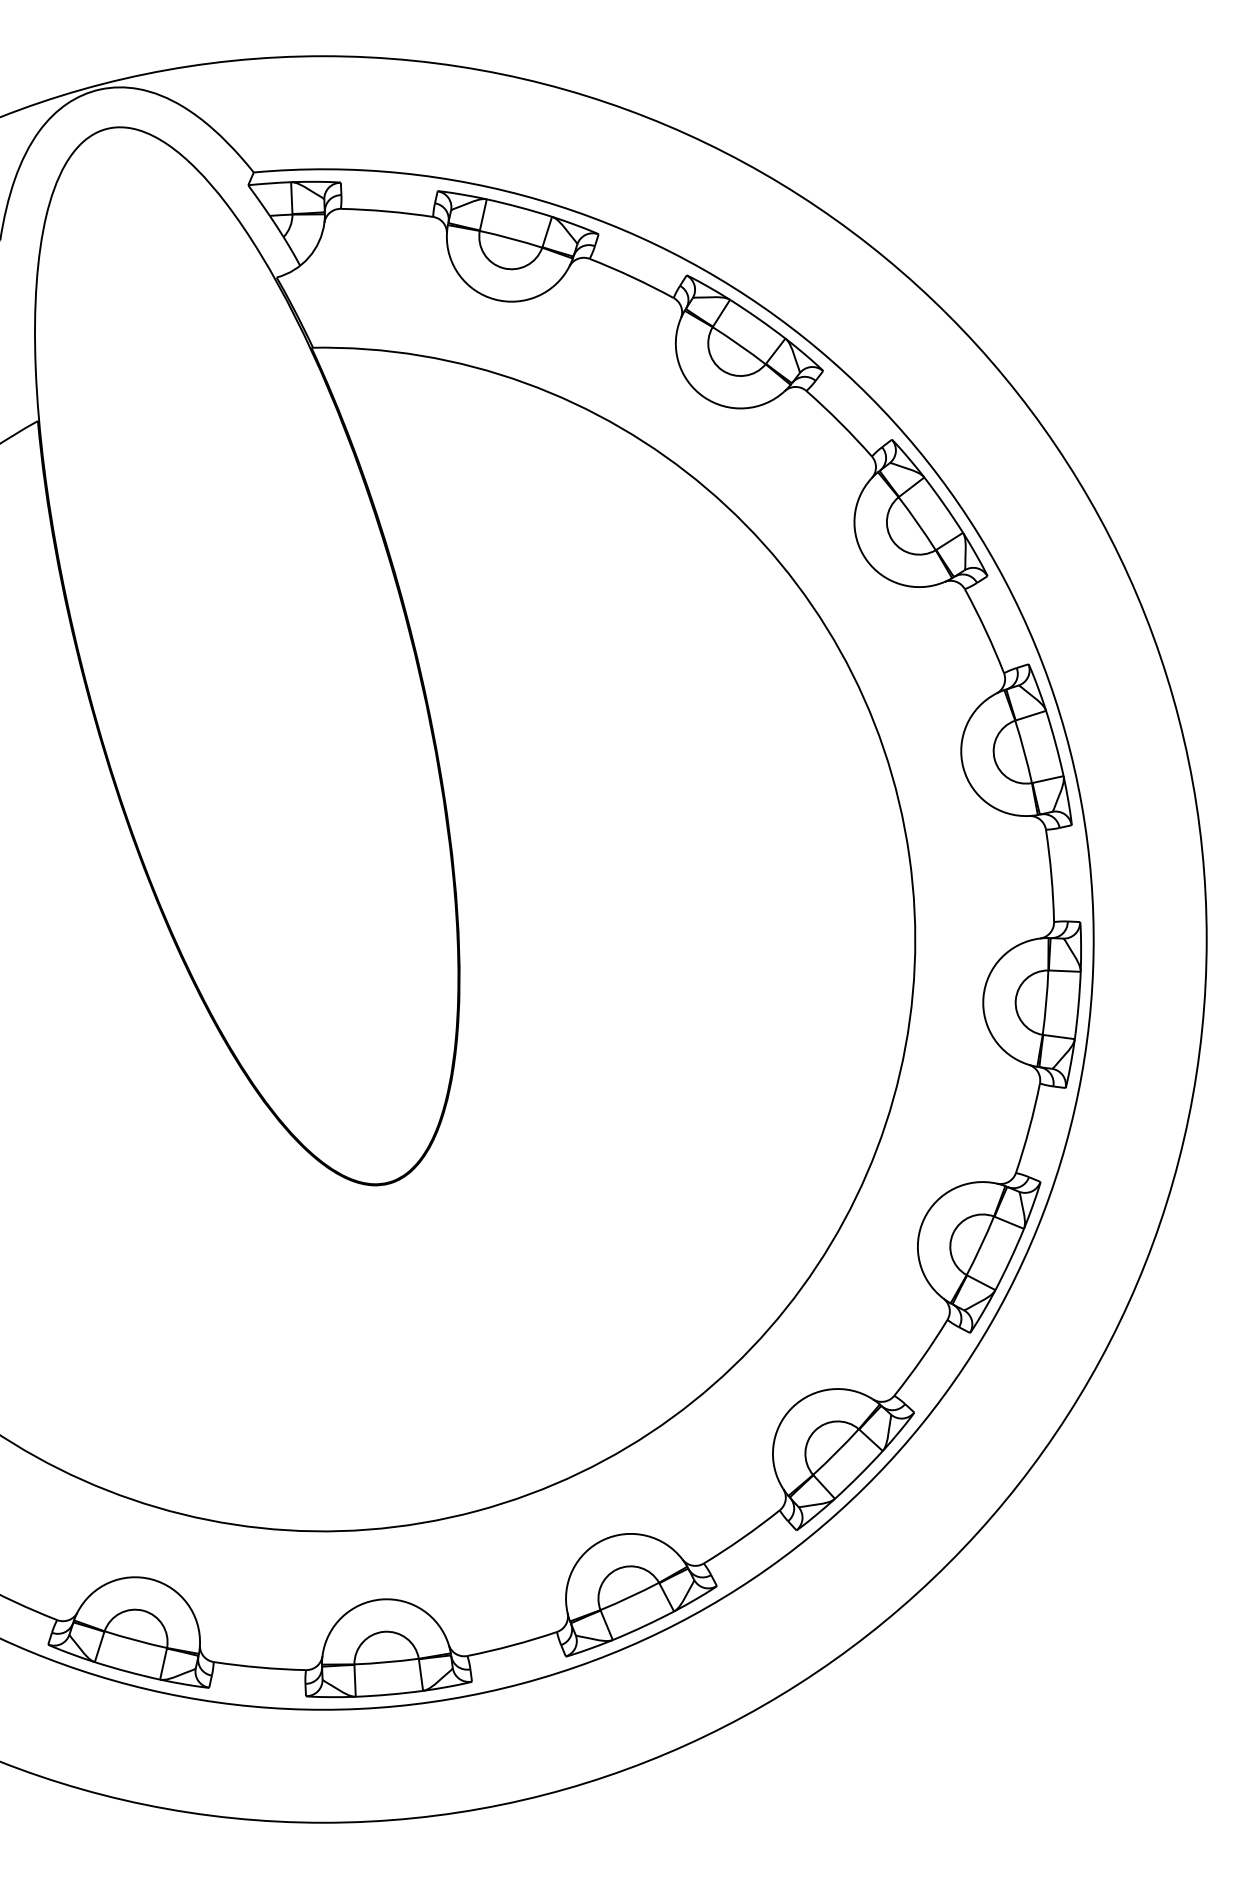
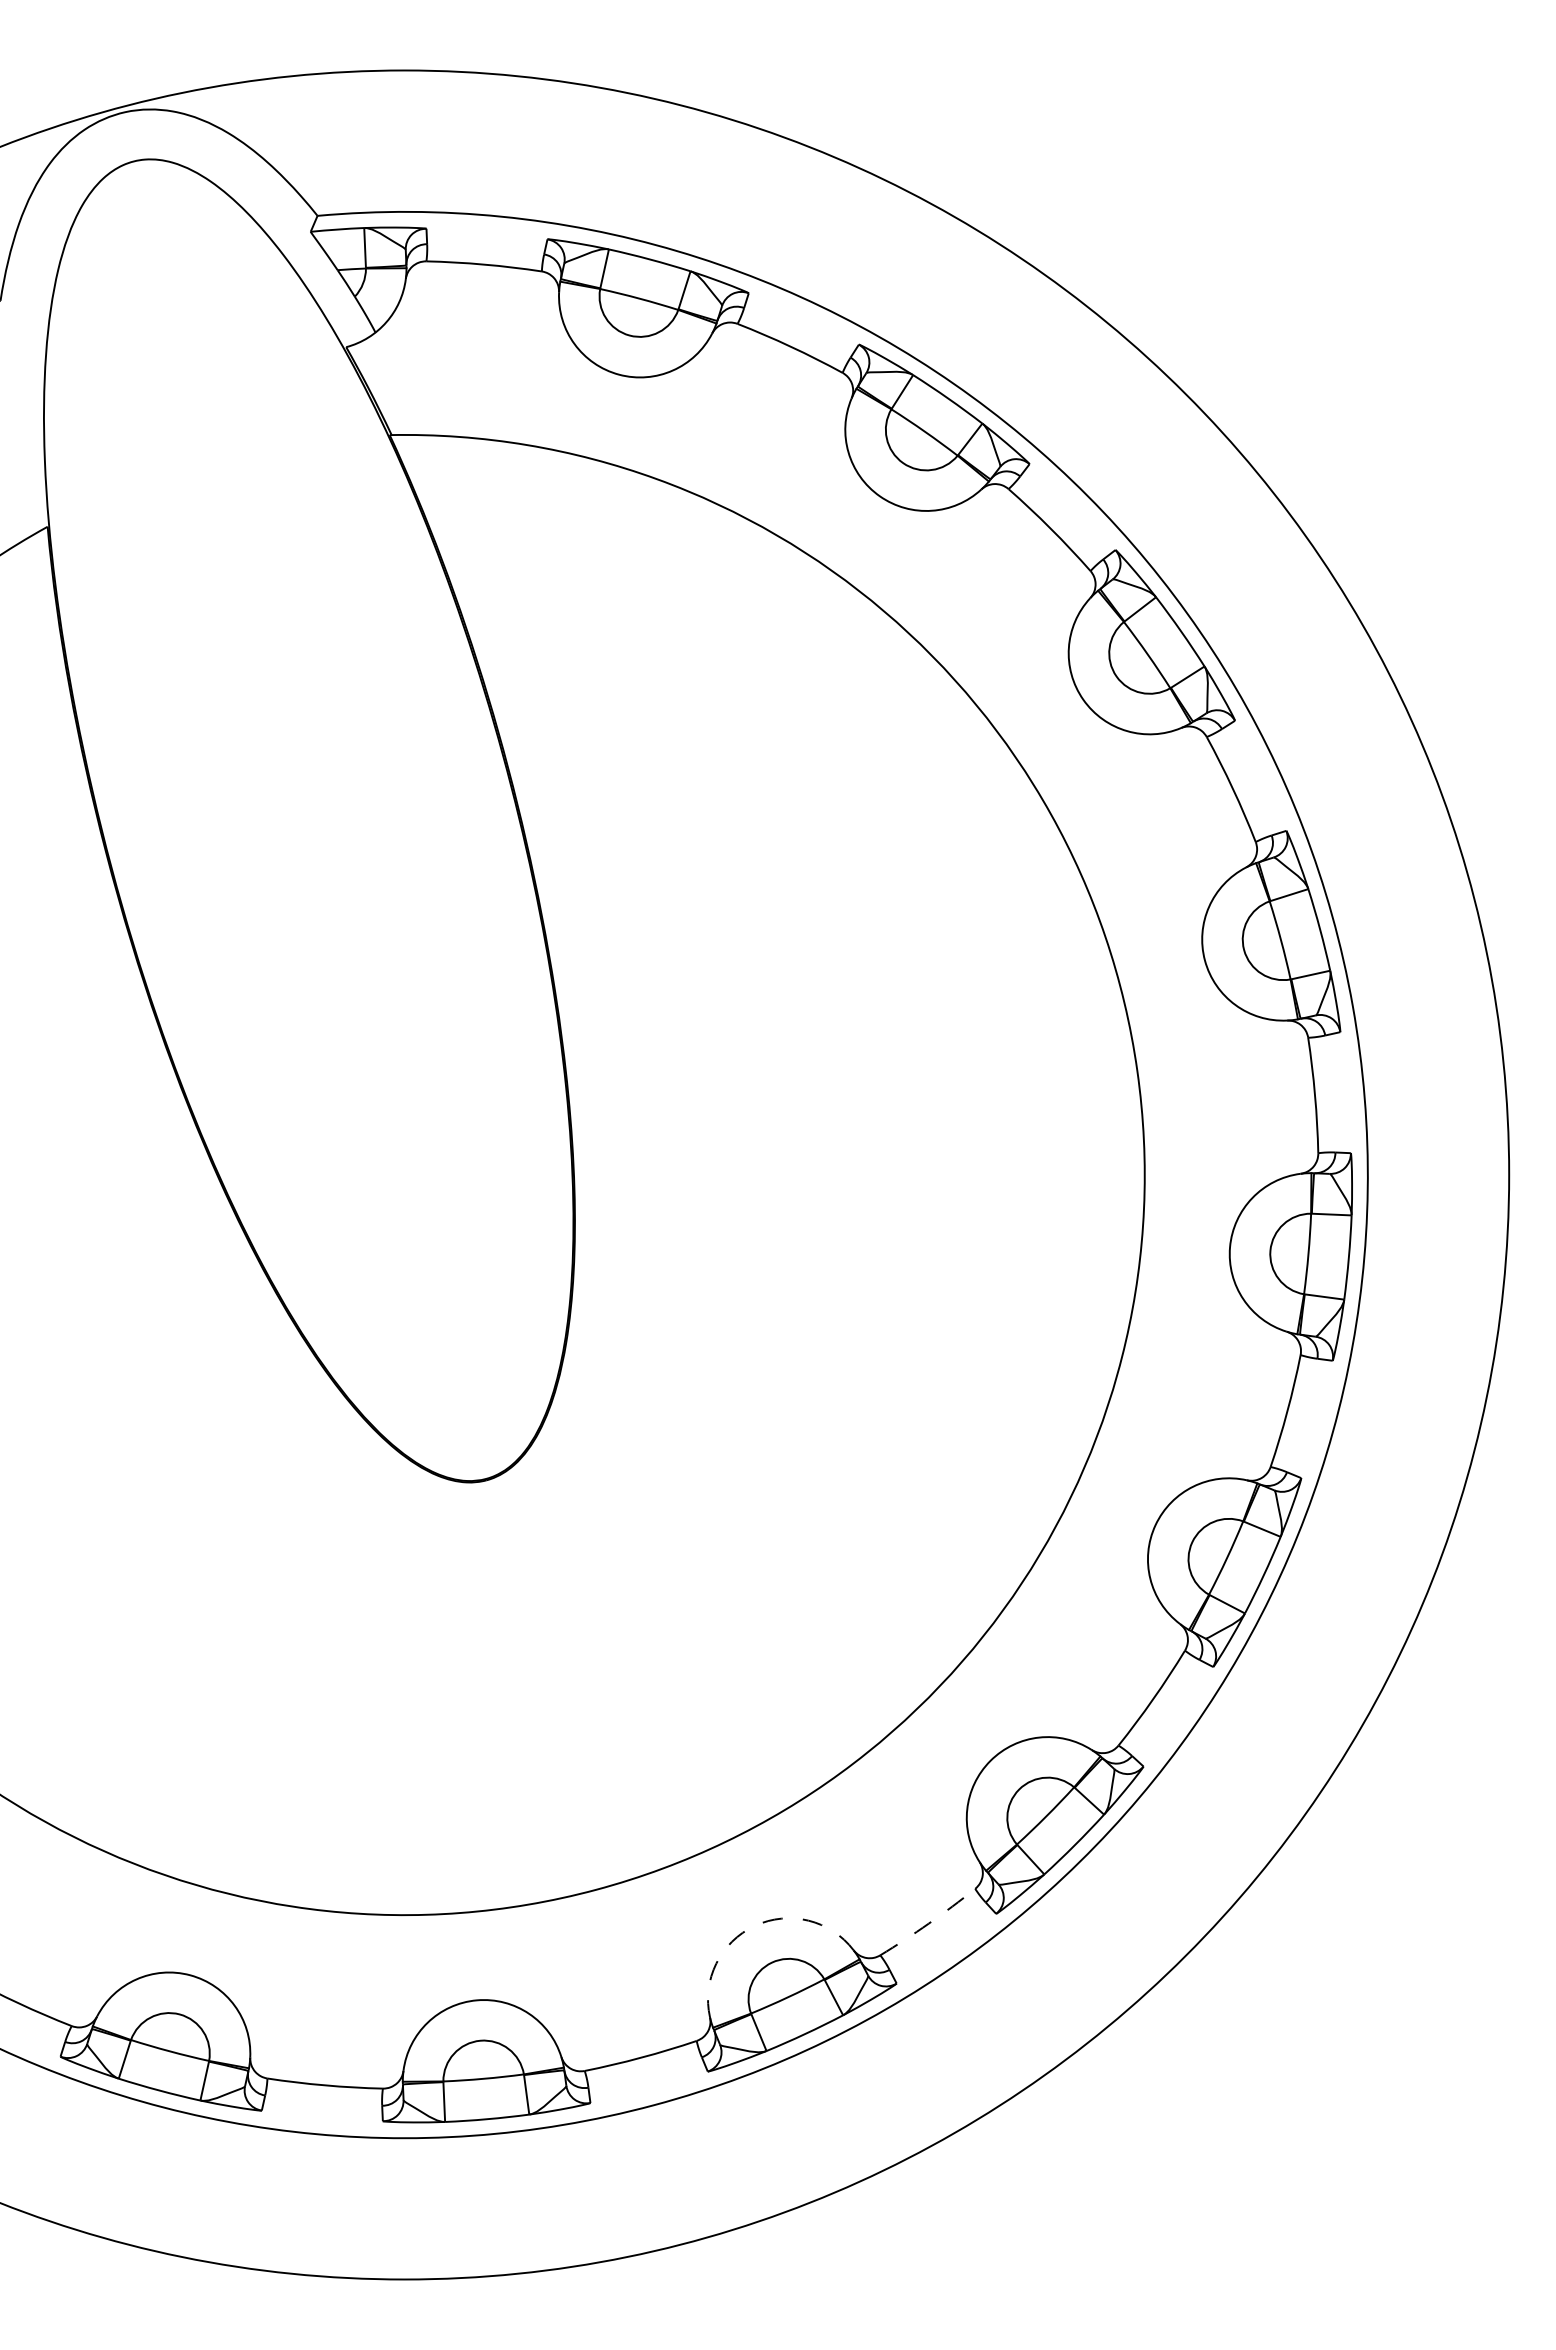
arc: (742, 1538) -> (928, 1923), solid -> dashed
arc: (603, 1539) -> (754, 1925), solid -> dashed

